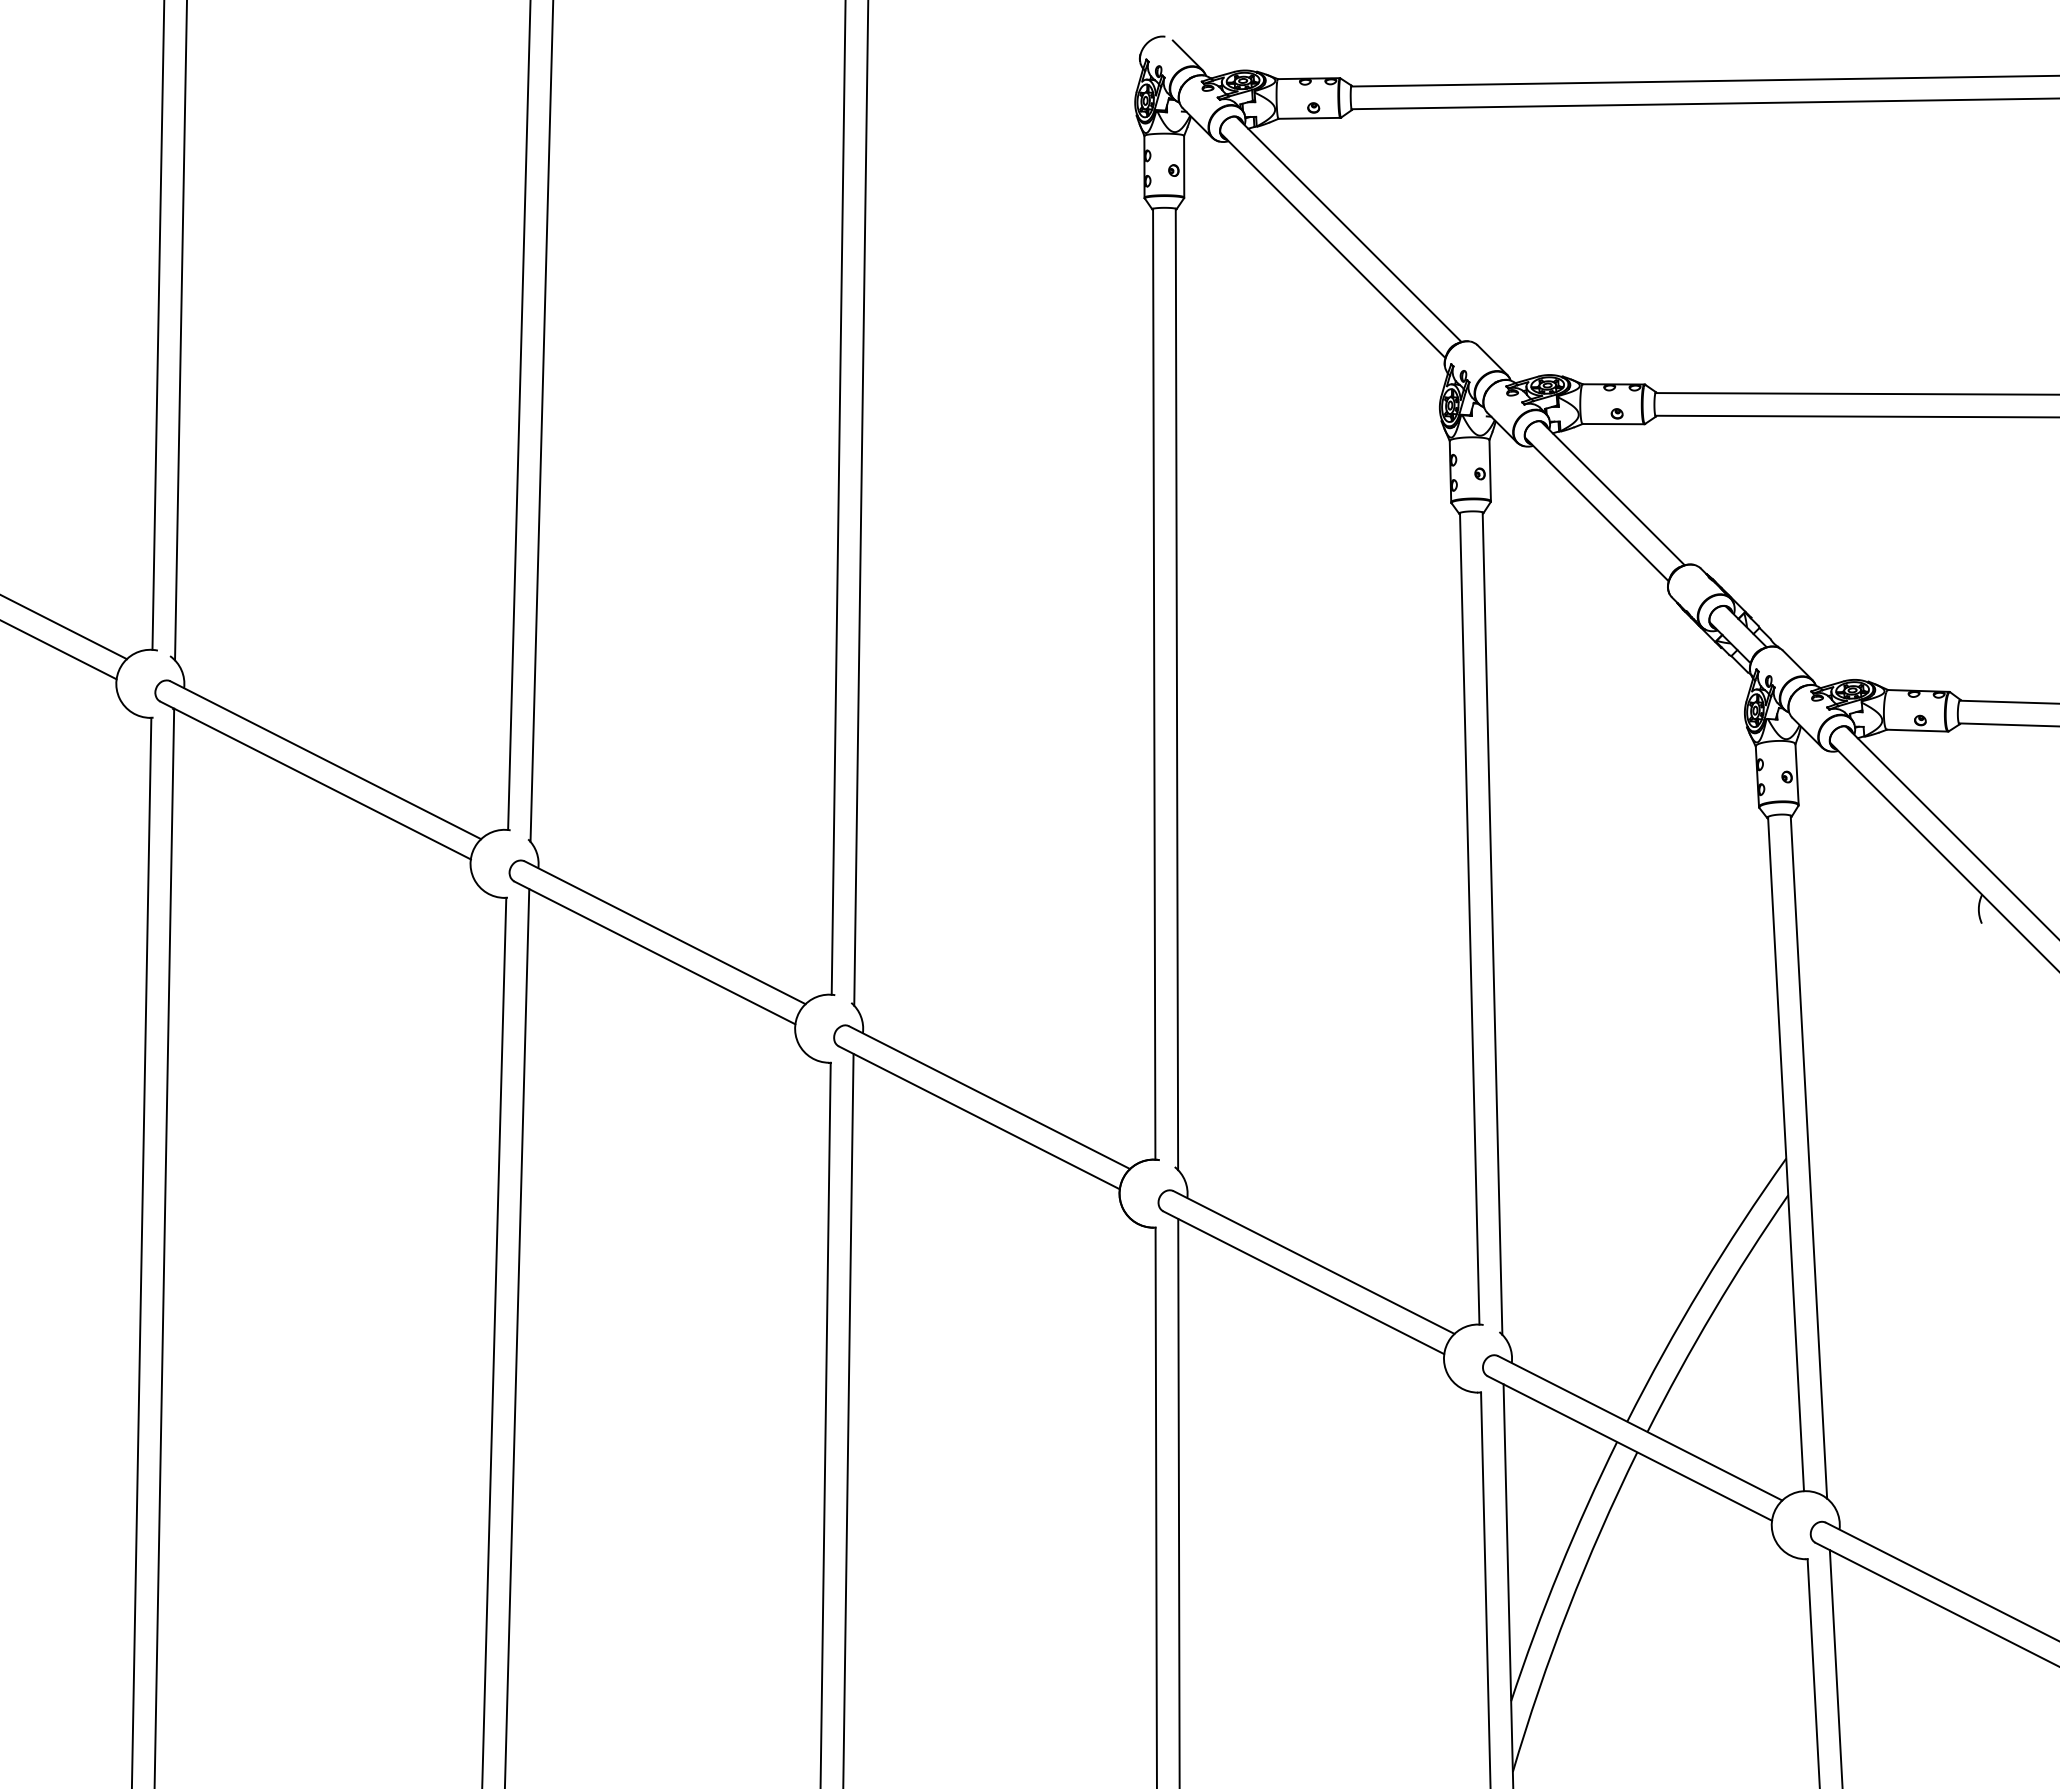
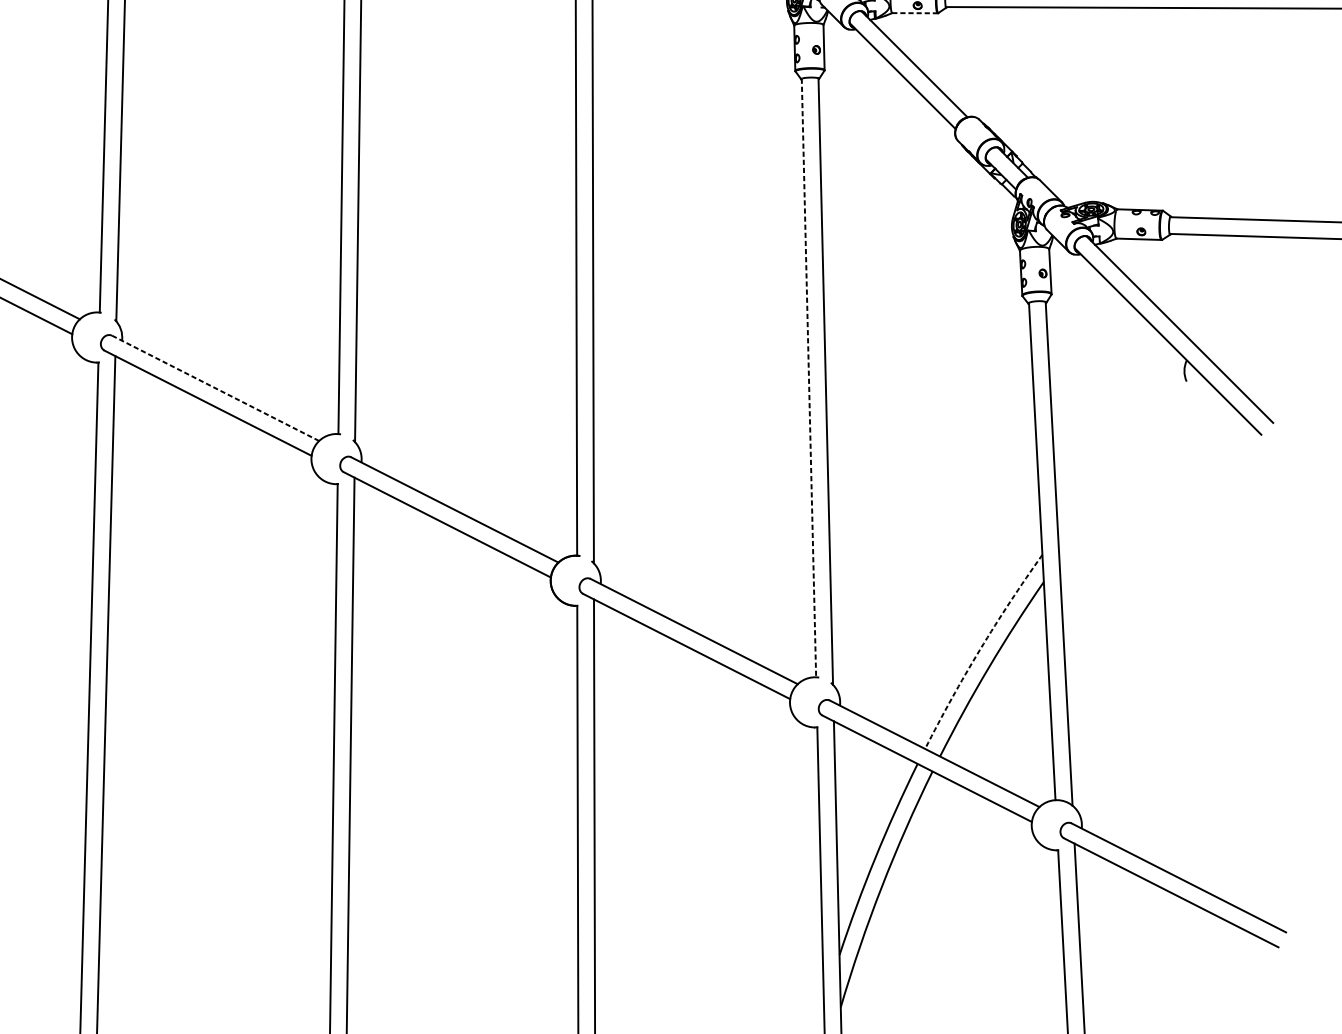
line: (1613, 424) -> (915, 13), solid -> dashed
line: (1469, 918) -> (808, 377), solid -> dashed
line: (665, 932) -> (215, 388), solid -> dashed
arc: (1701, 1287) -> (979, 649), solid -> dashed

